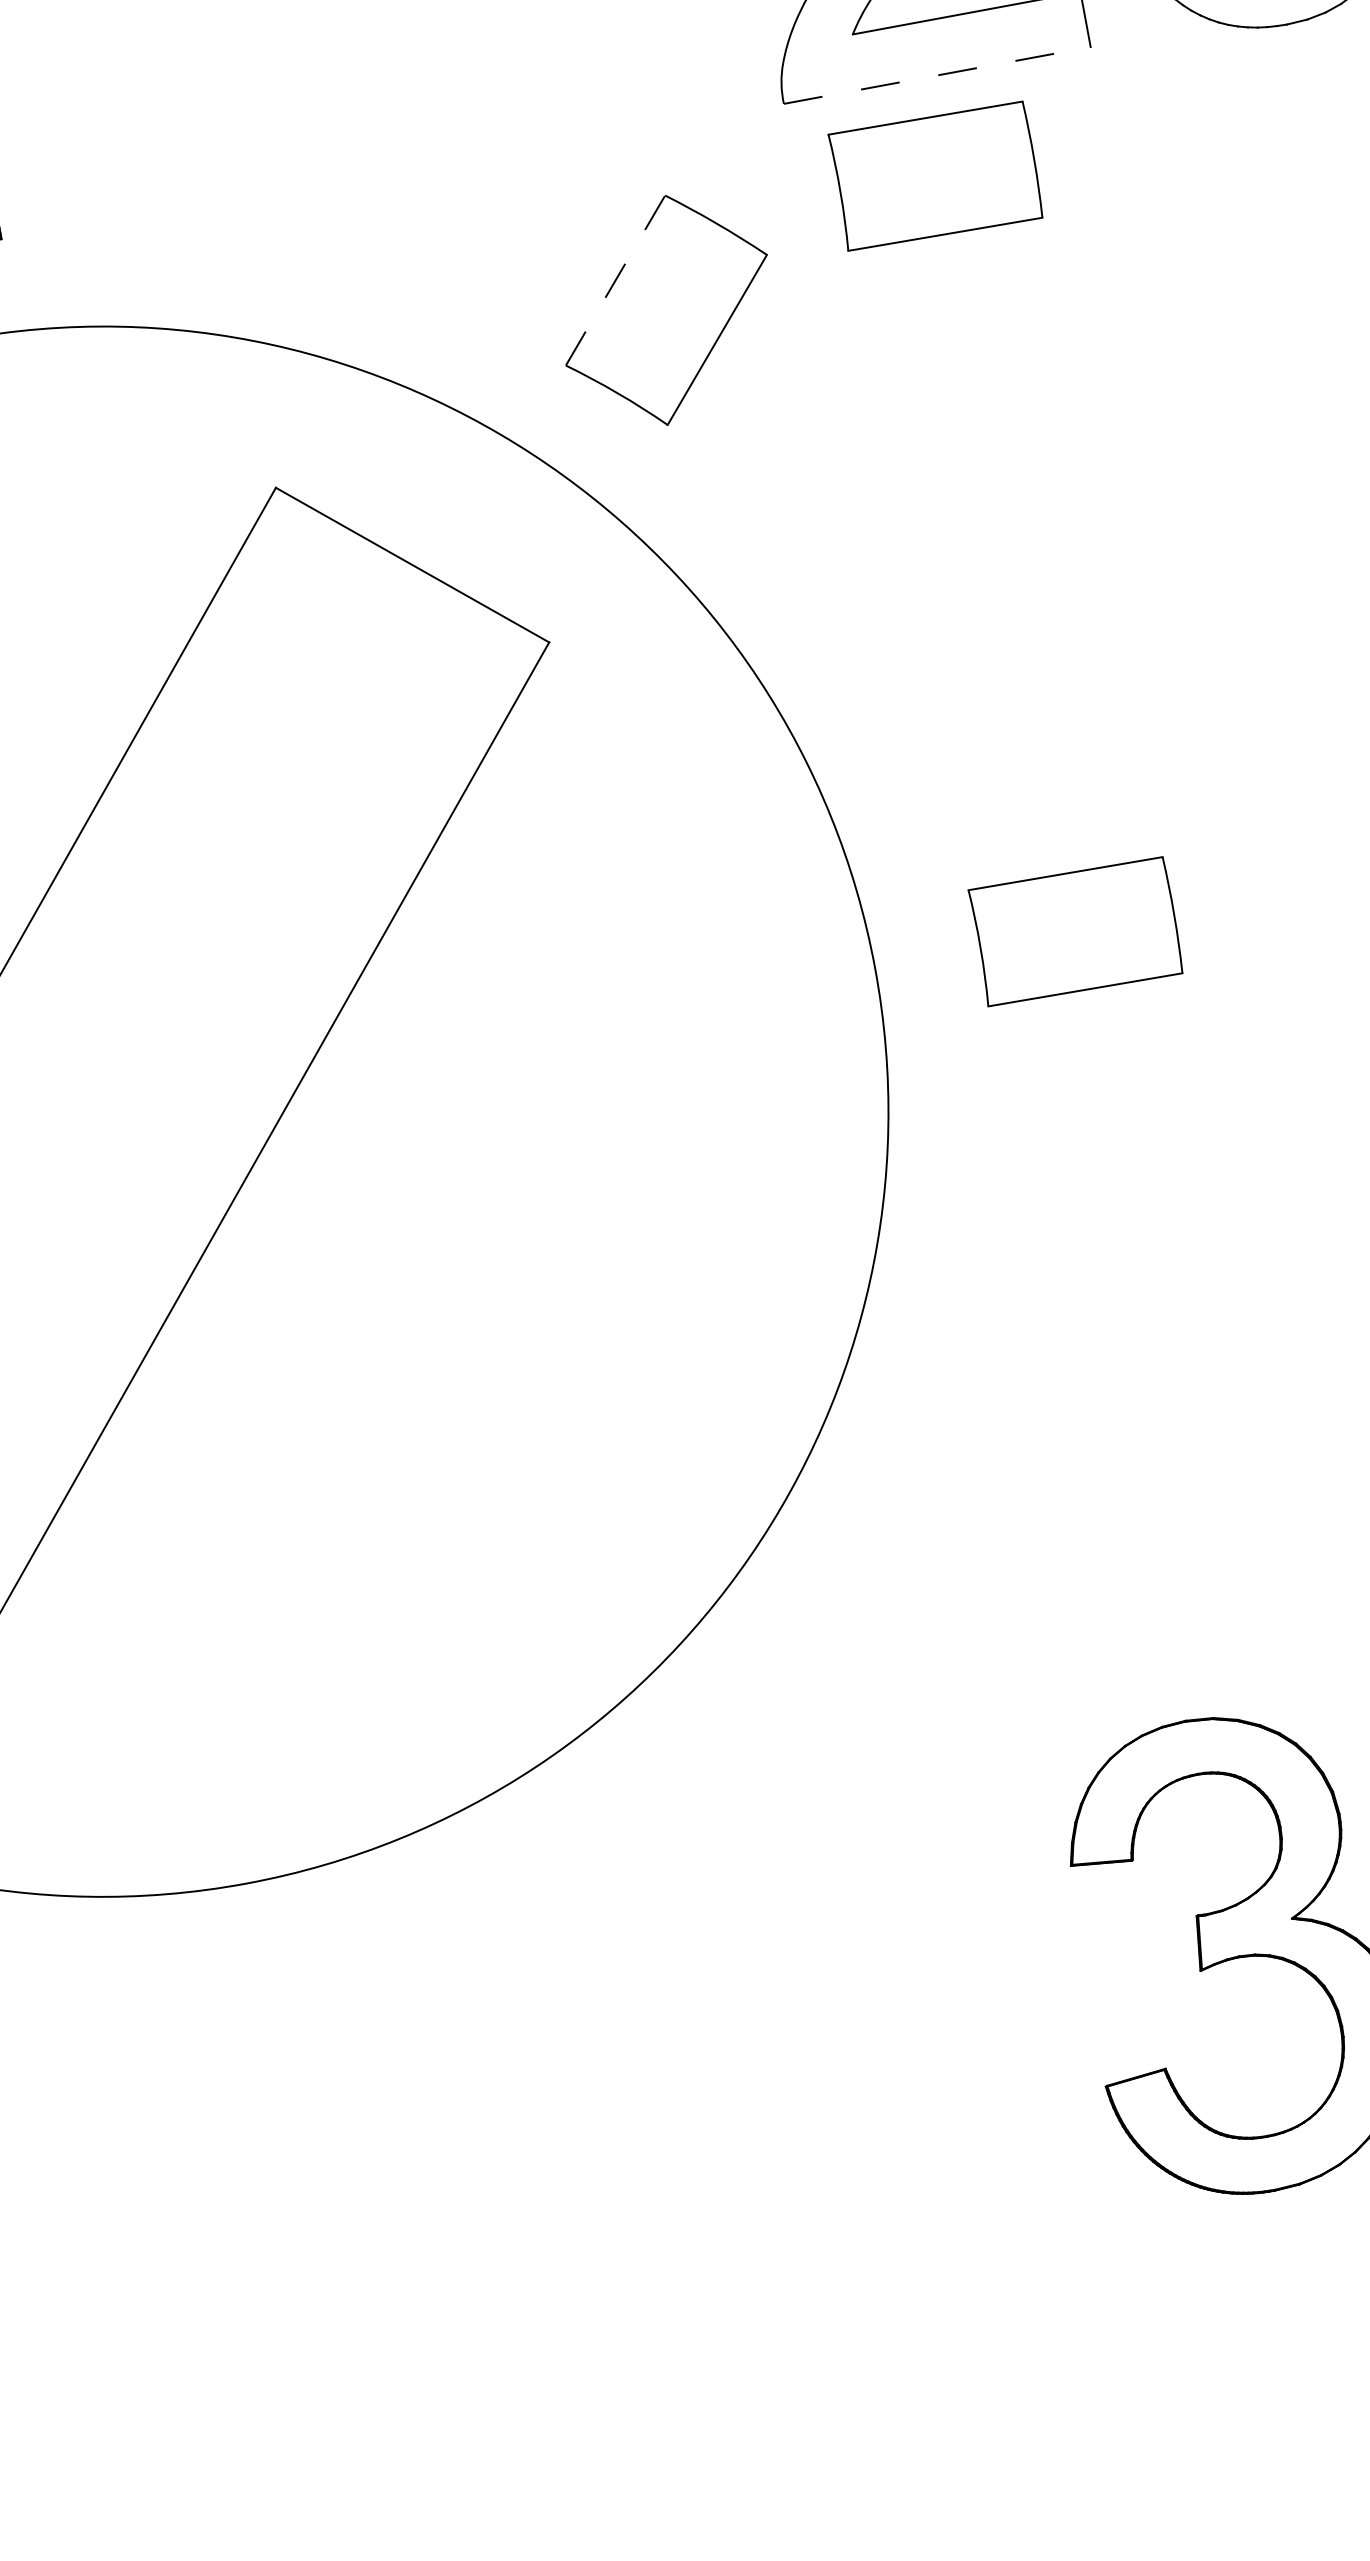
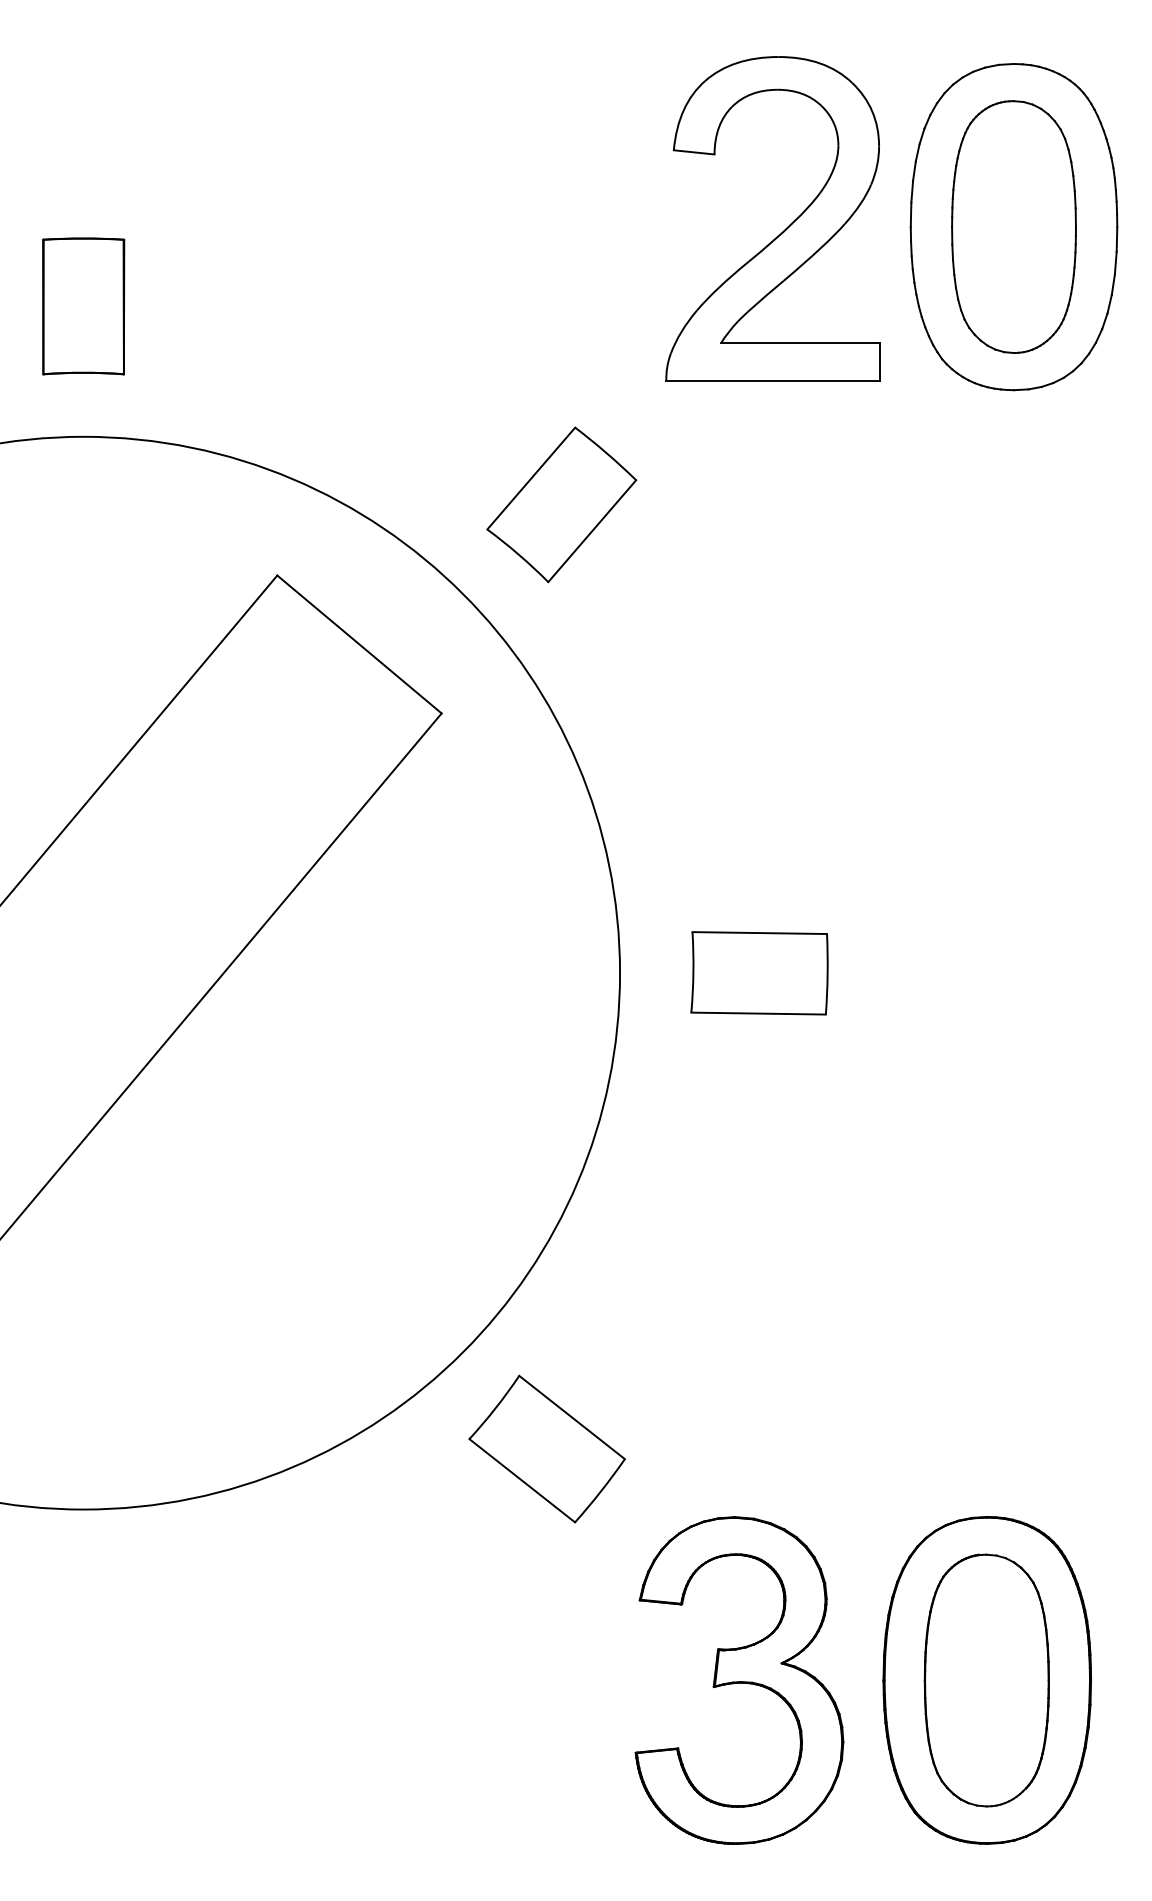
line: (936, 75) -> (772, 380), dashed -> solid
part: (935, 176) -> (759, 448), removed
line: (615, 280) -> (531, 478), dashed -> solid
part: (896, 1672) -> (546, 1448), added

